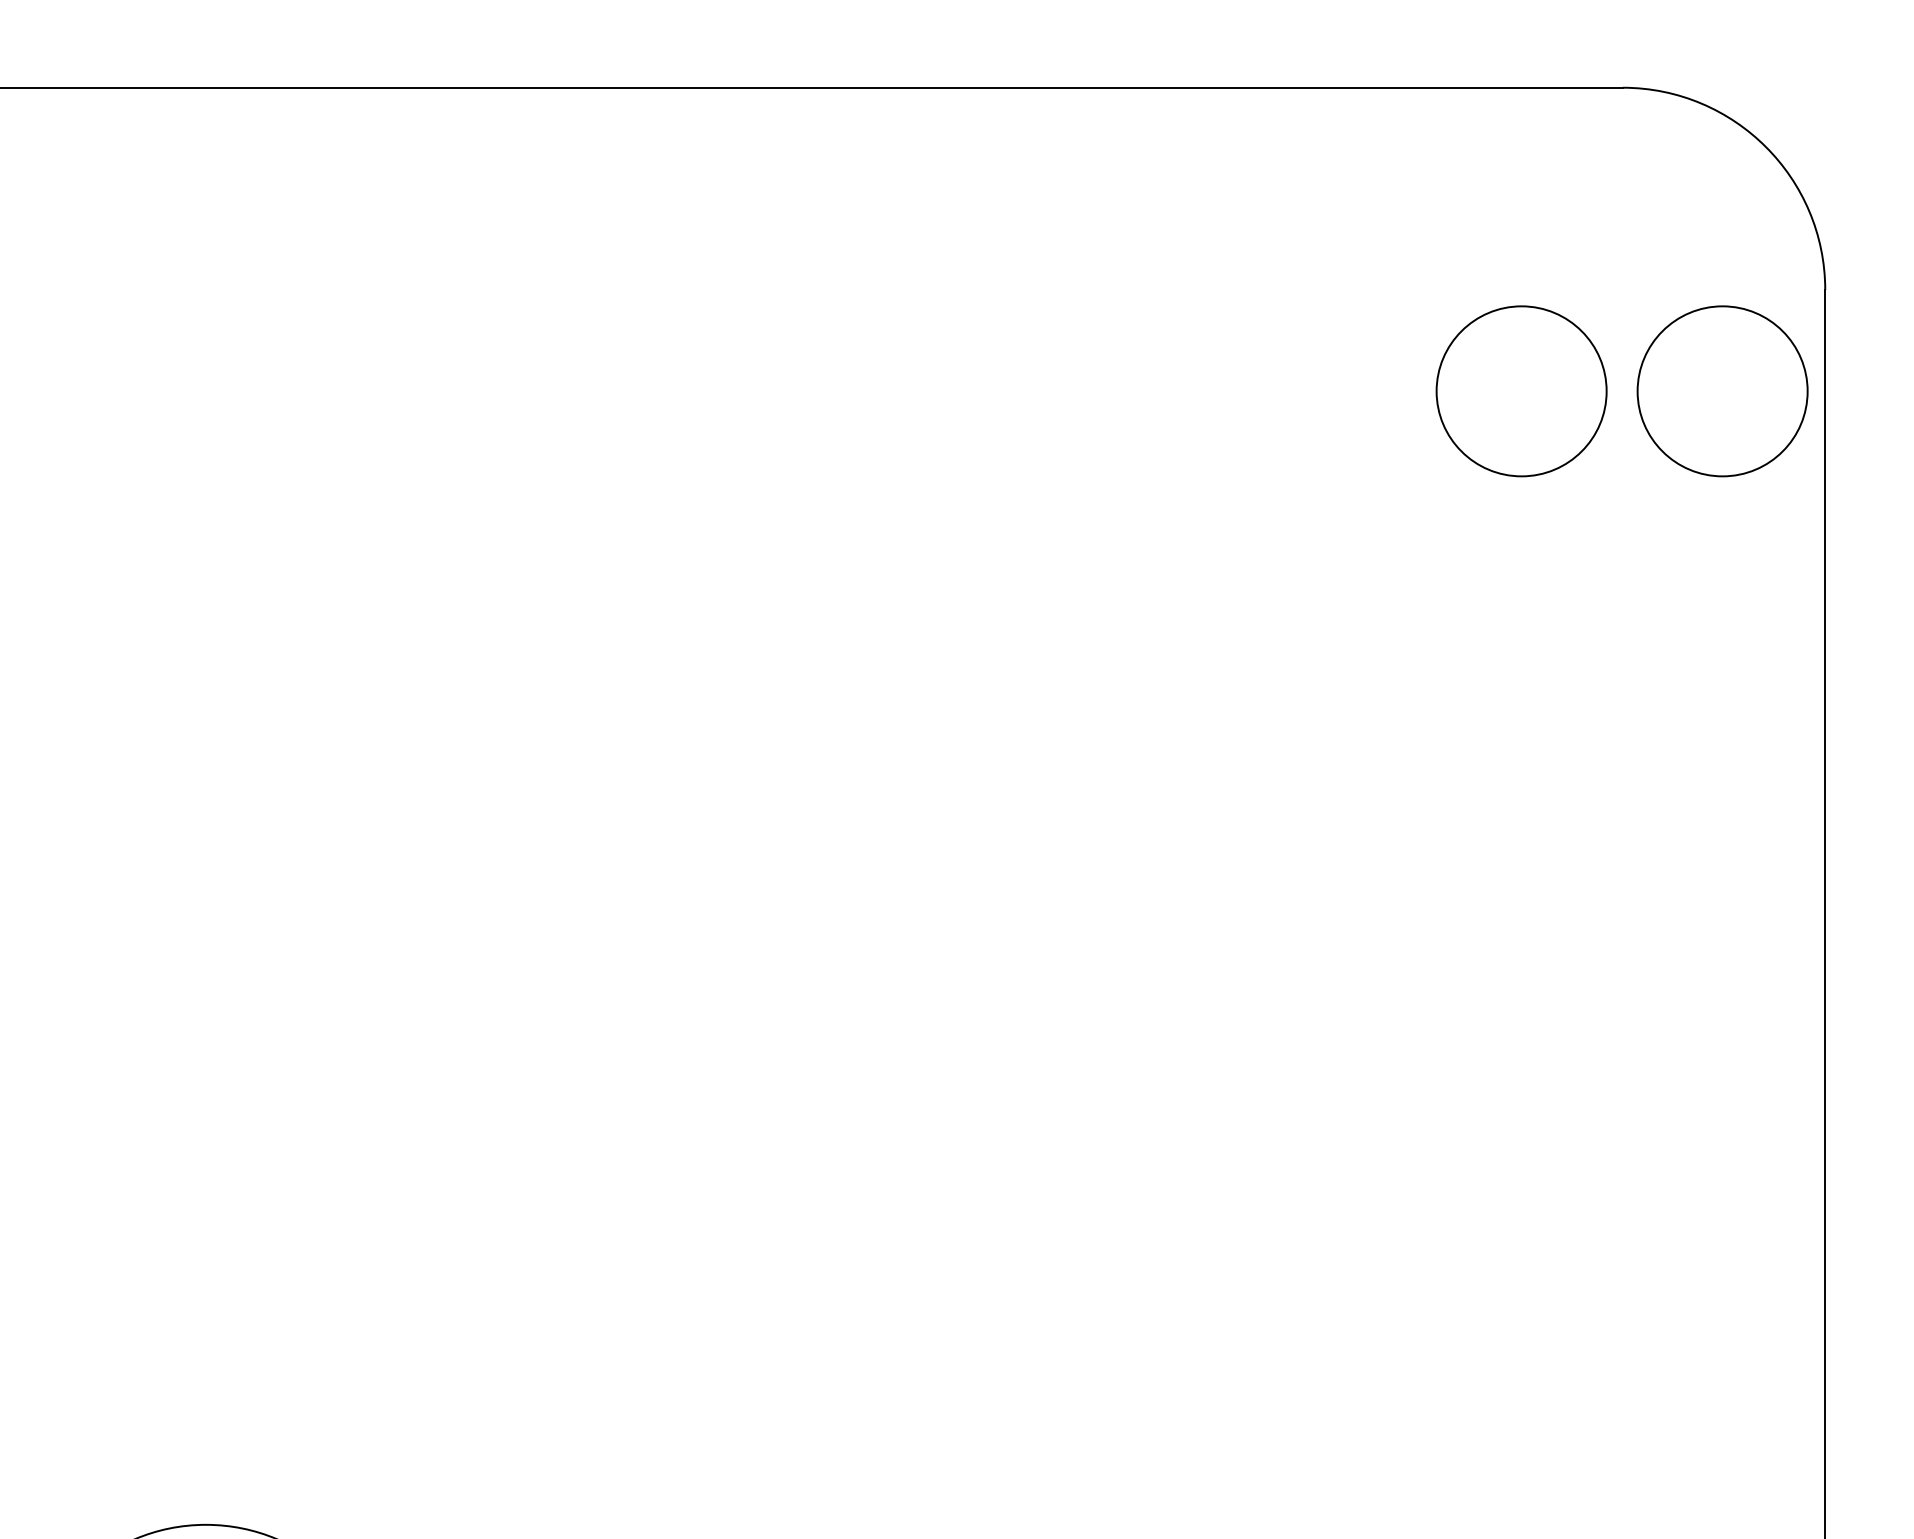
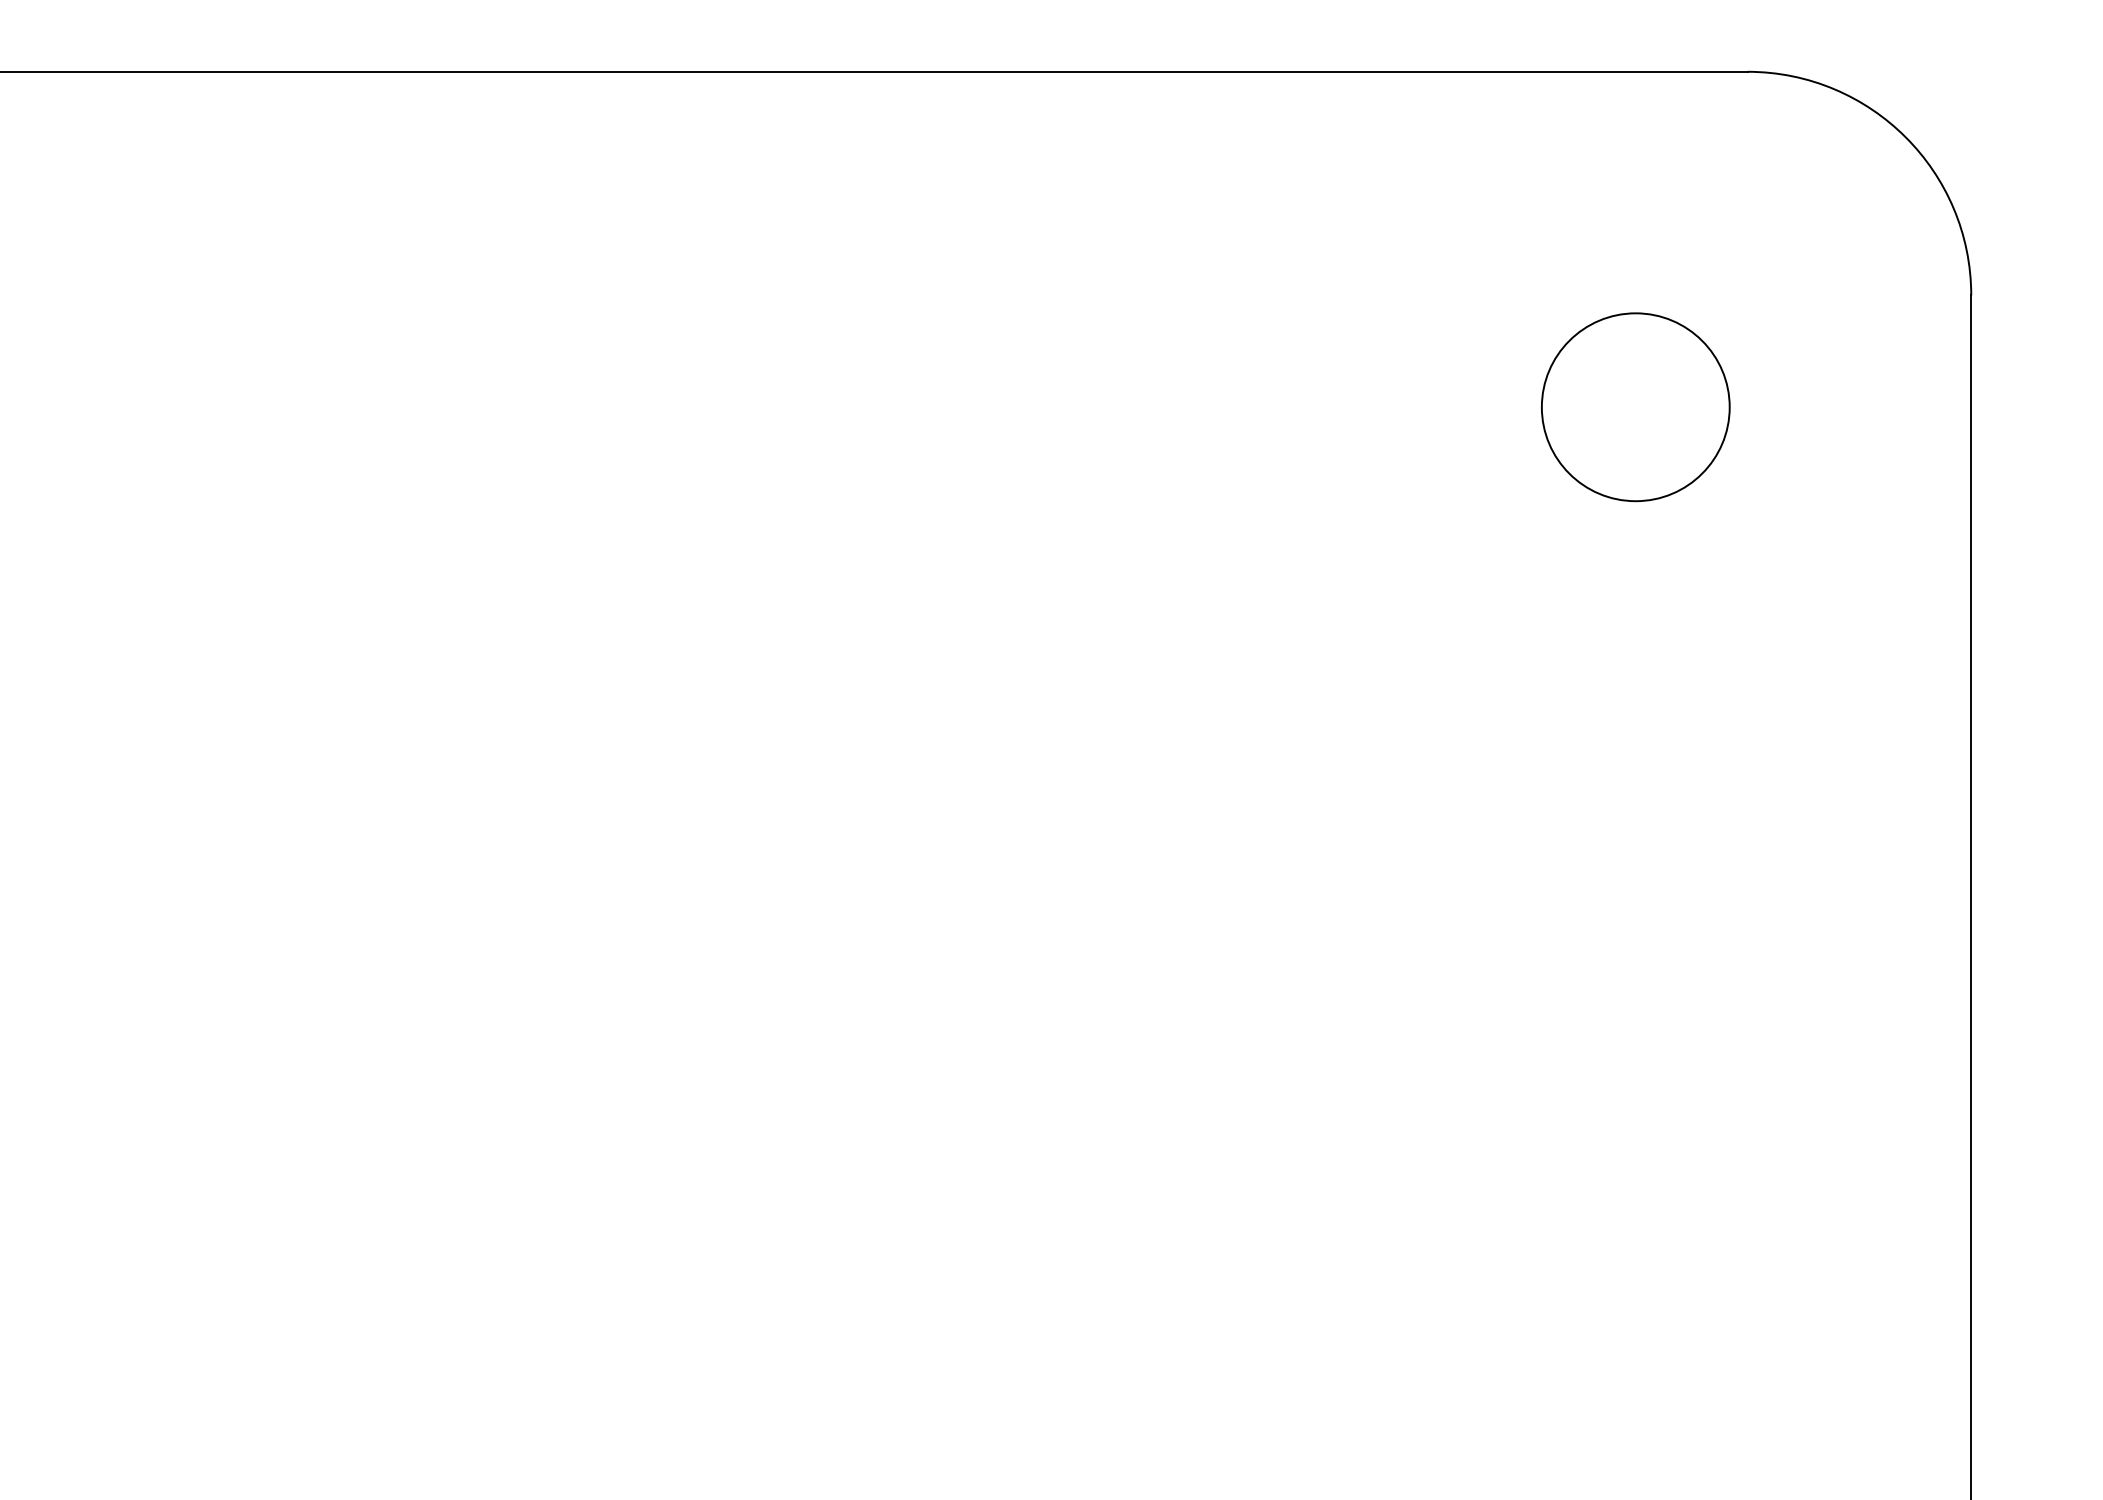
circle: (1722, 391) -> (1857, 407), removed

